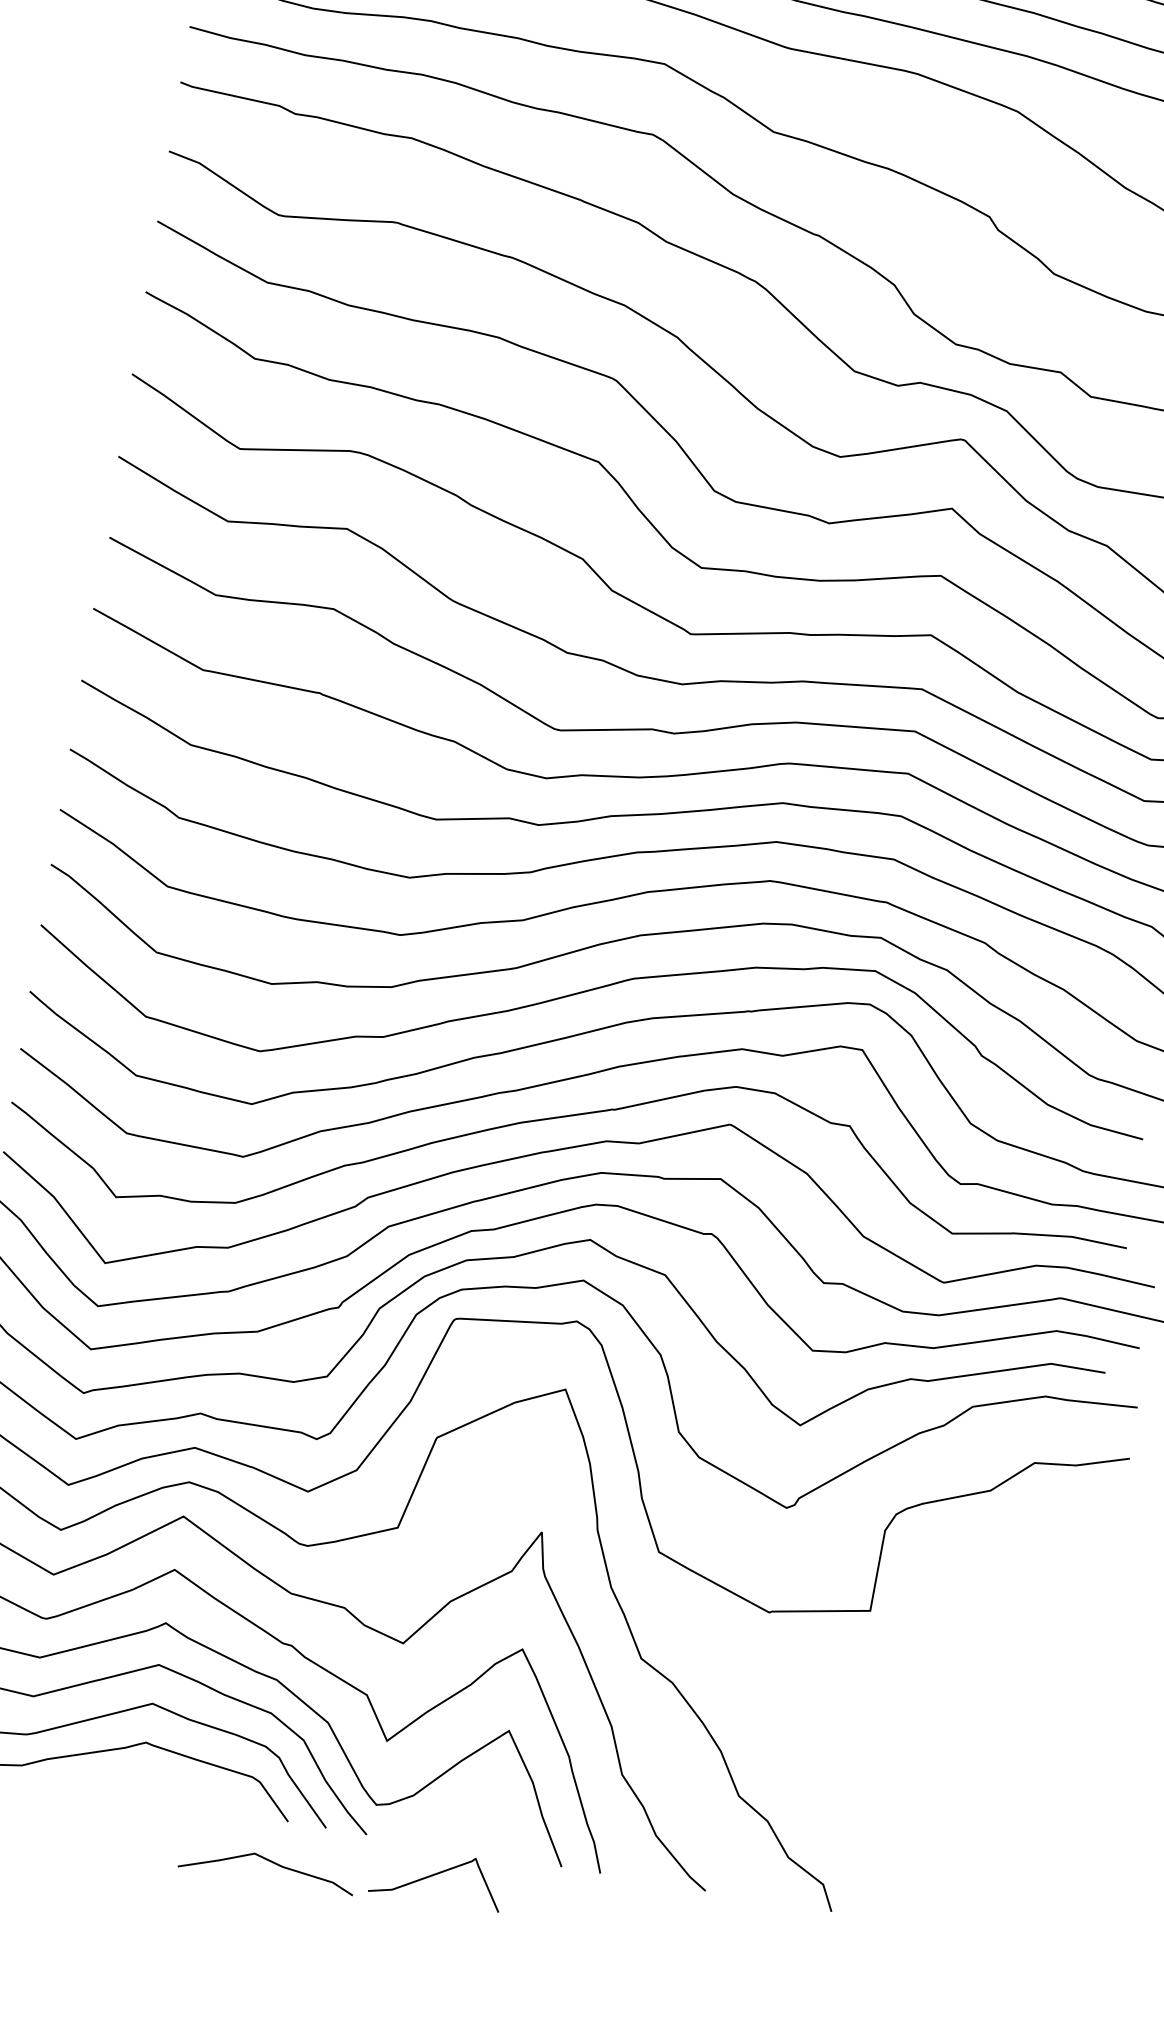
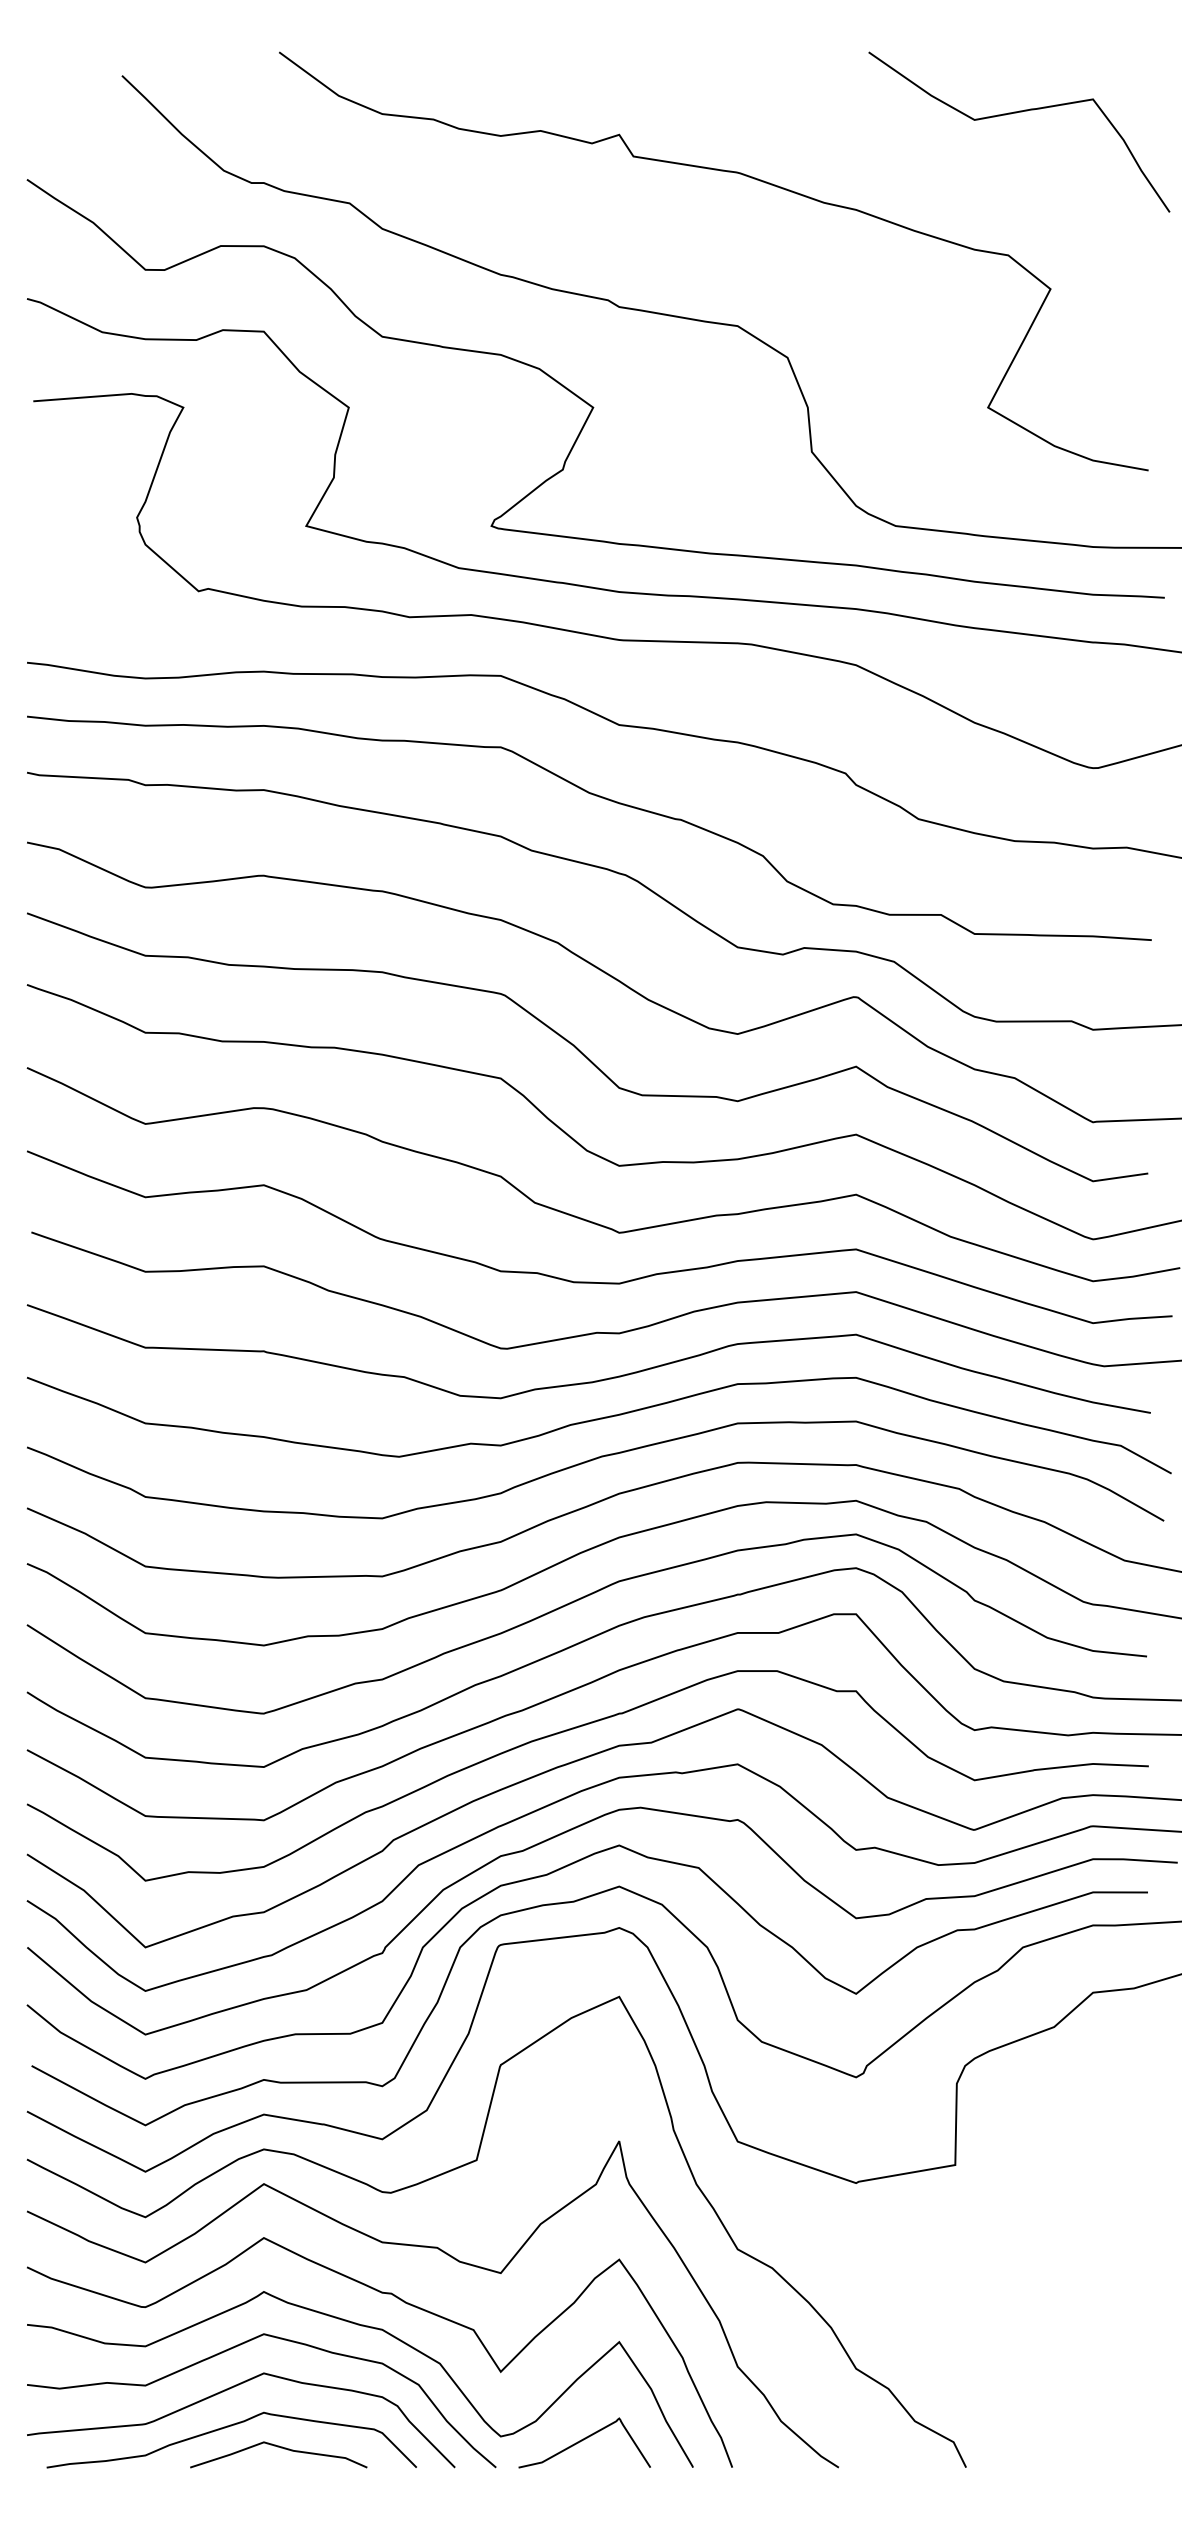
curve: (271, 1862) -> (281, 2448), moved
curve: (436, 1874) -> (583, 2440), moved

